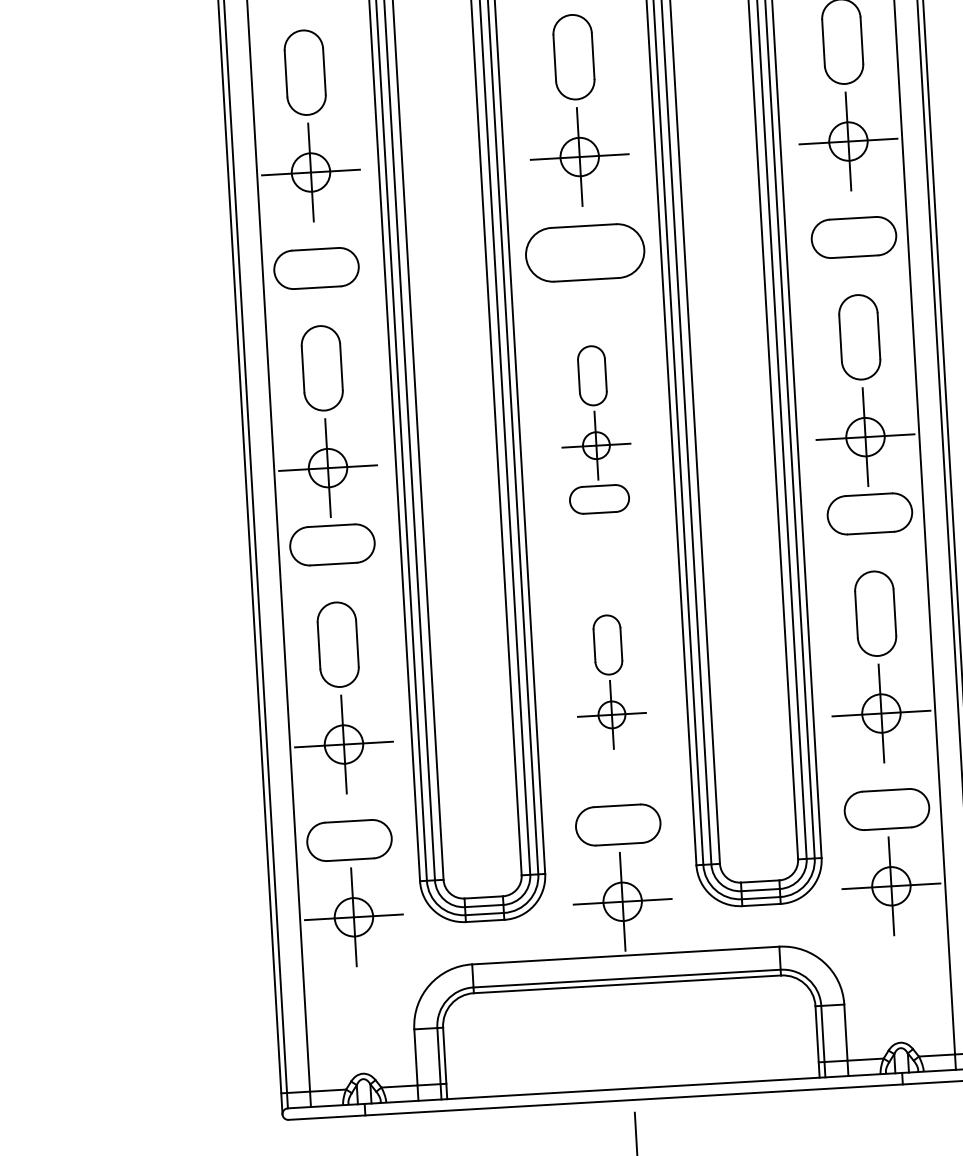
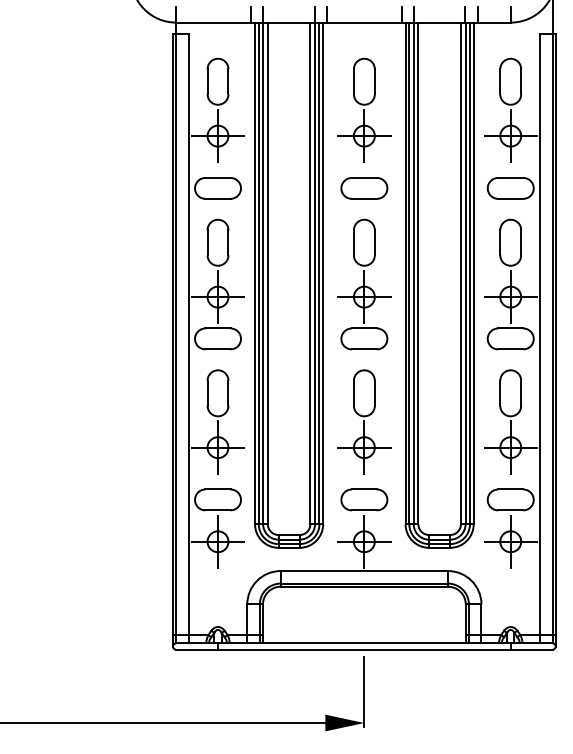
part: (585, 253) -> (364, 188), size x0.71
part: (595, 429) -> (364, 284), size x1.43
part: (610, 680) -> (364, 421), size x1.43

